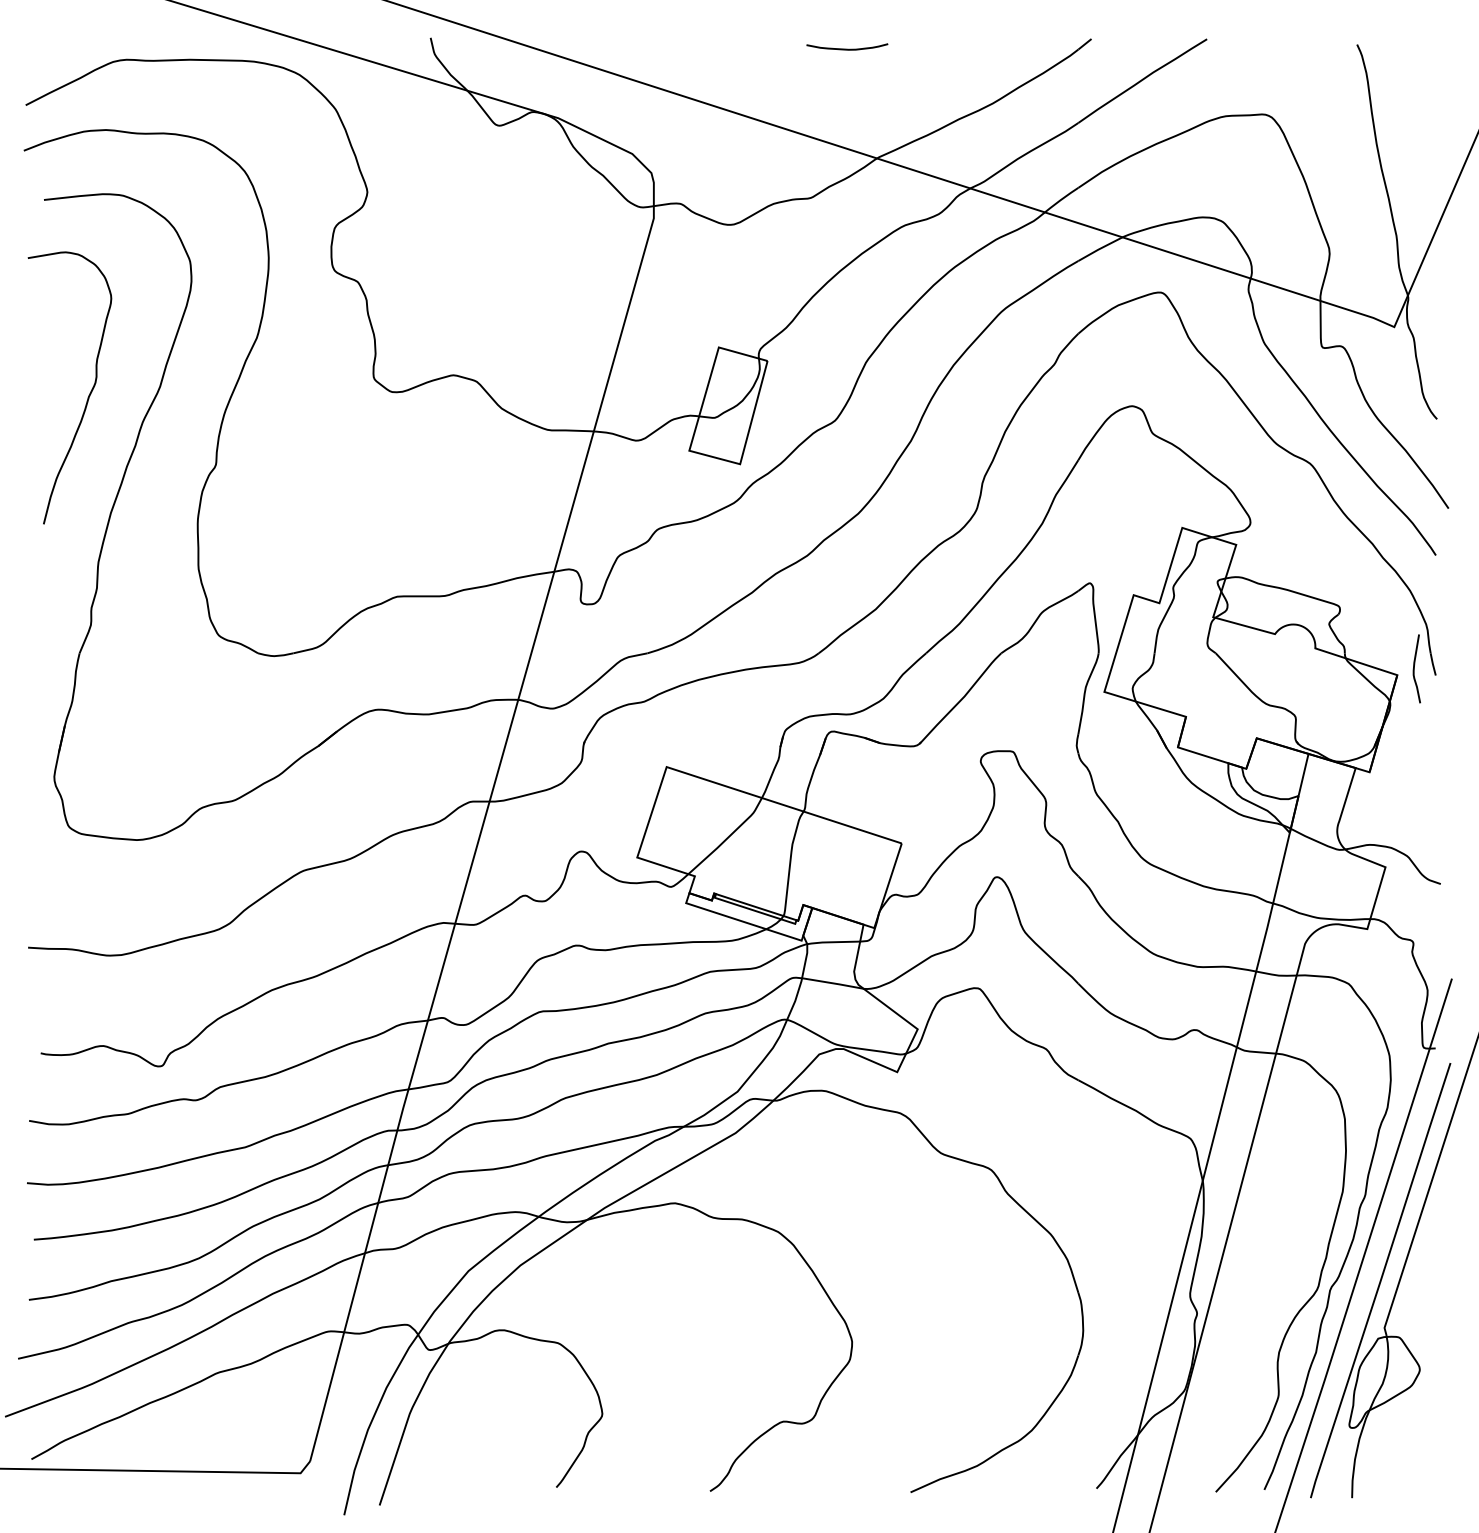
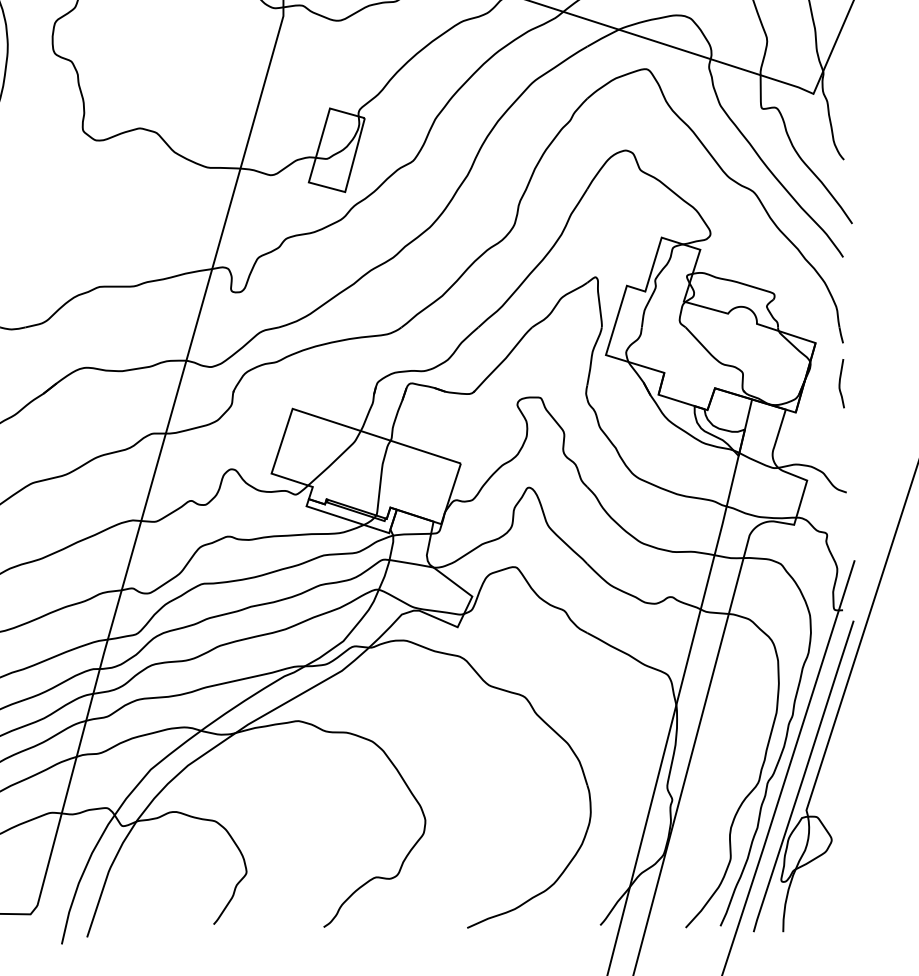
curve: (1414, 668) -> (840, 383), moved

